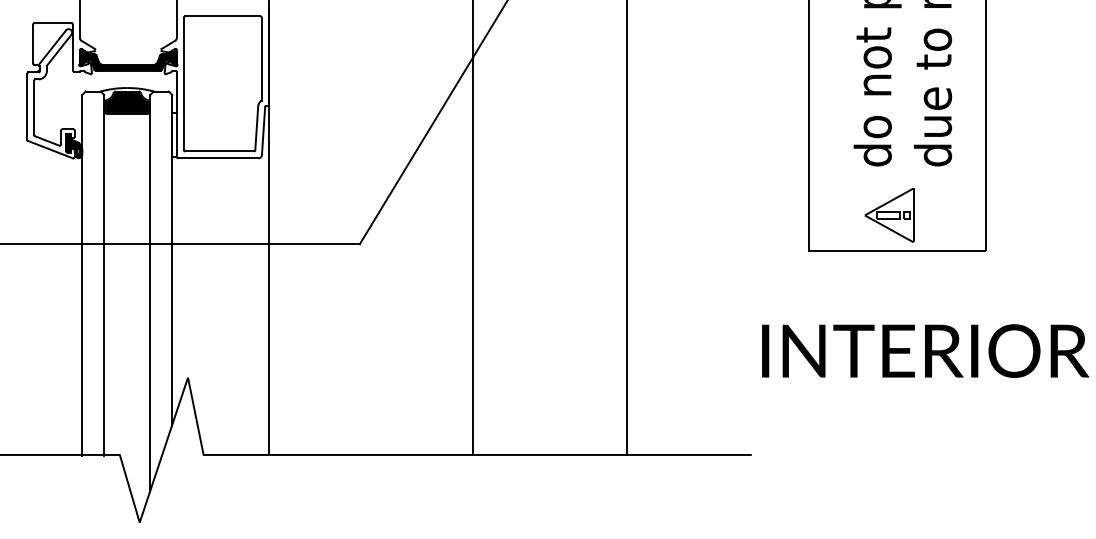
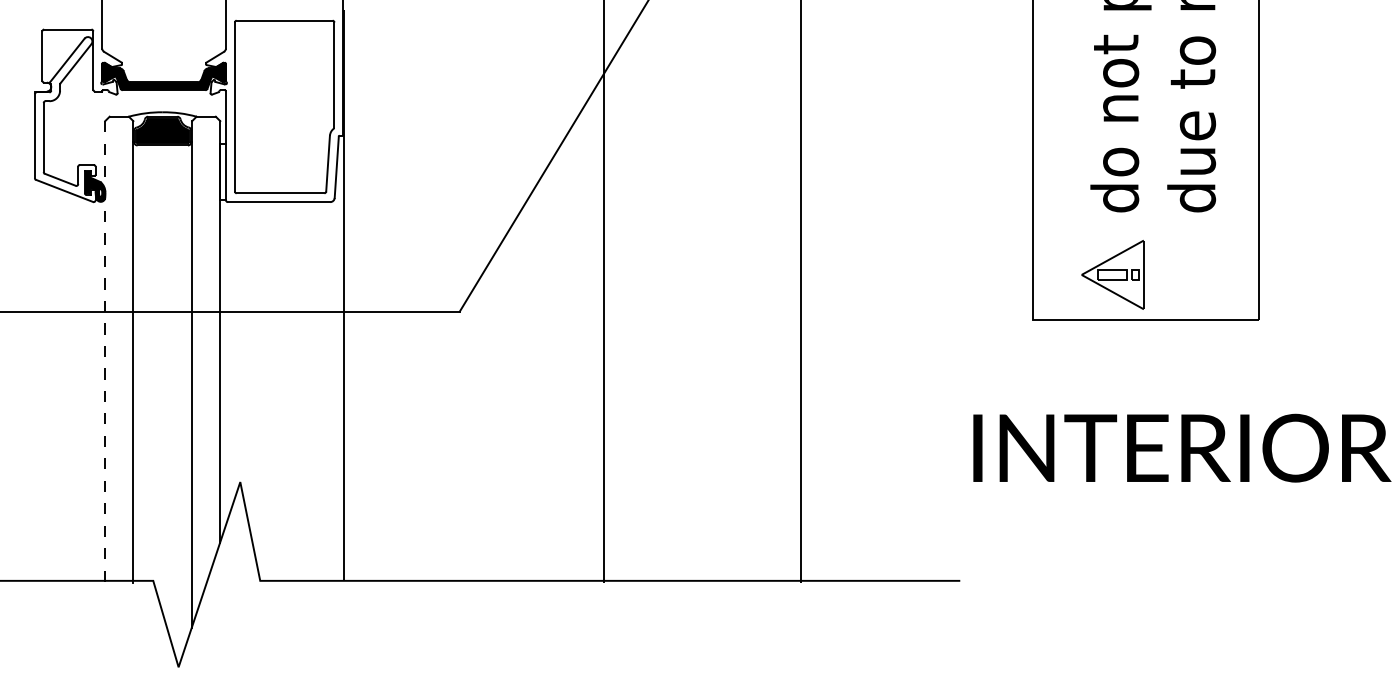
part: (889, 215) -> (1113, 275), moved
line: (82, 275) -> (105, 351), solid -> dashed

